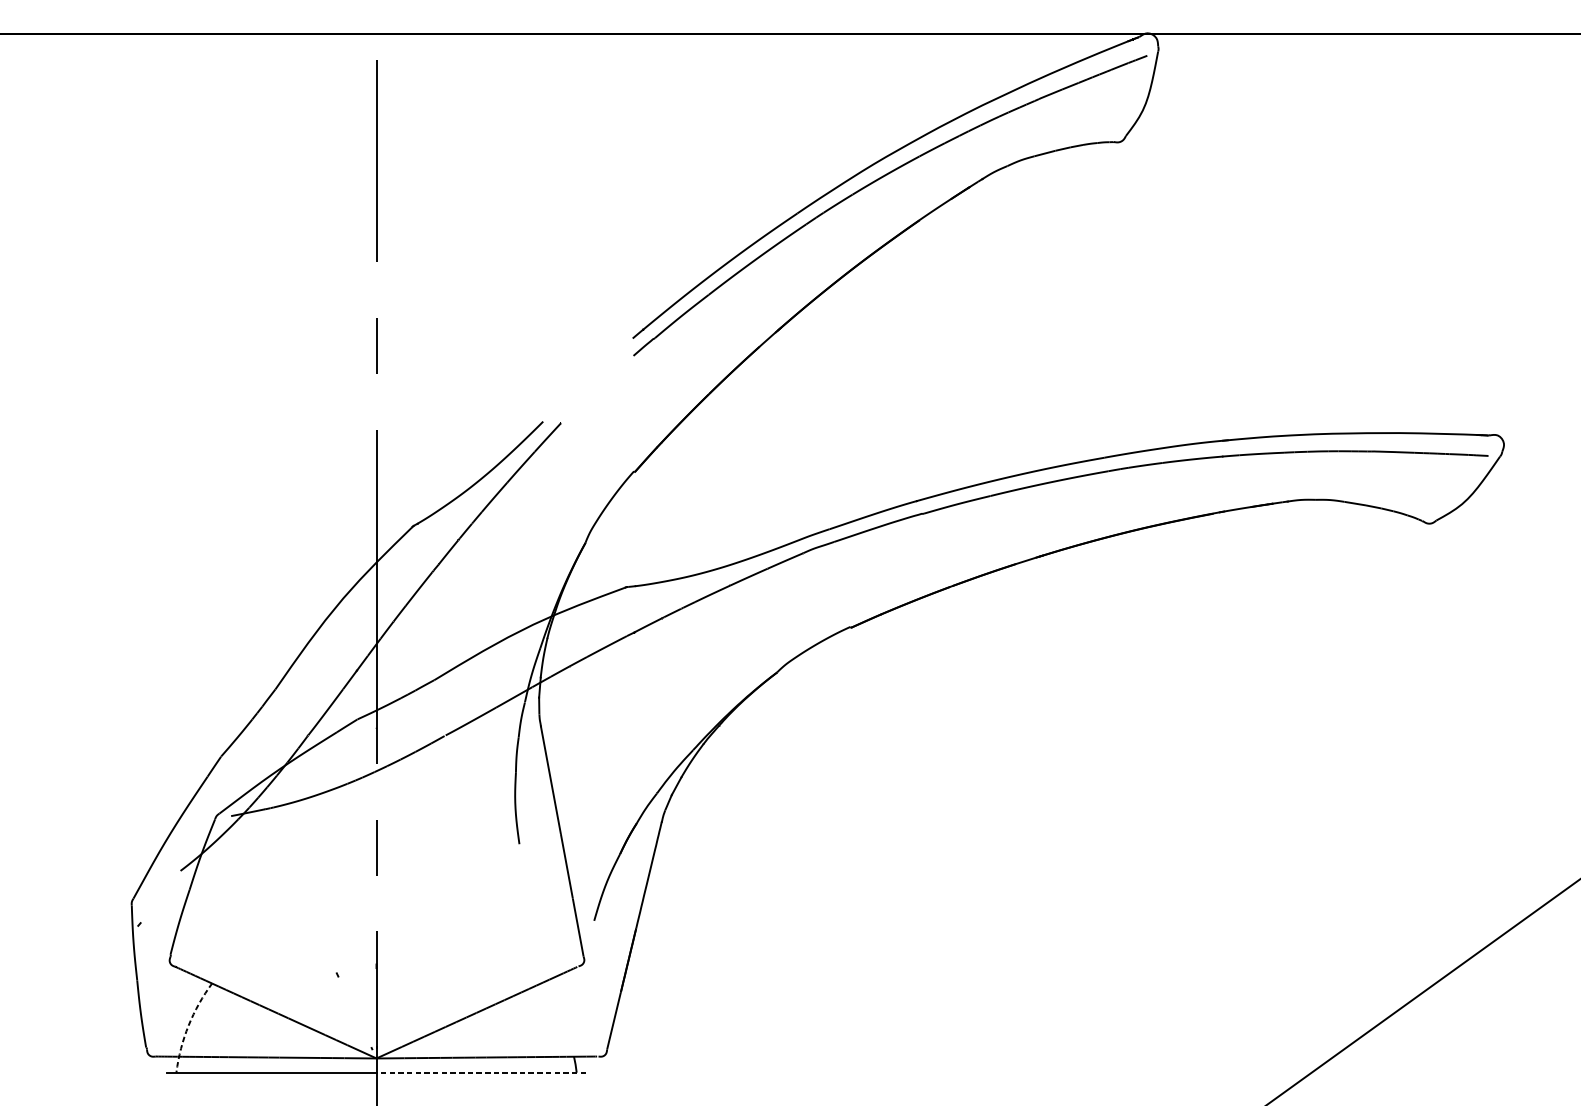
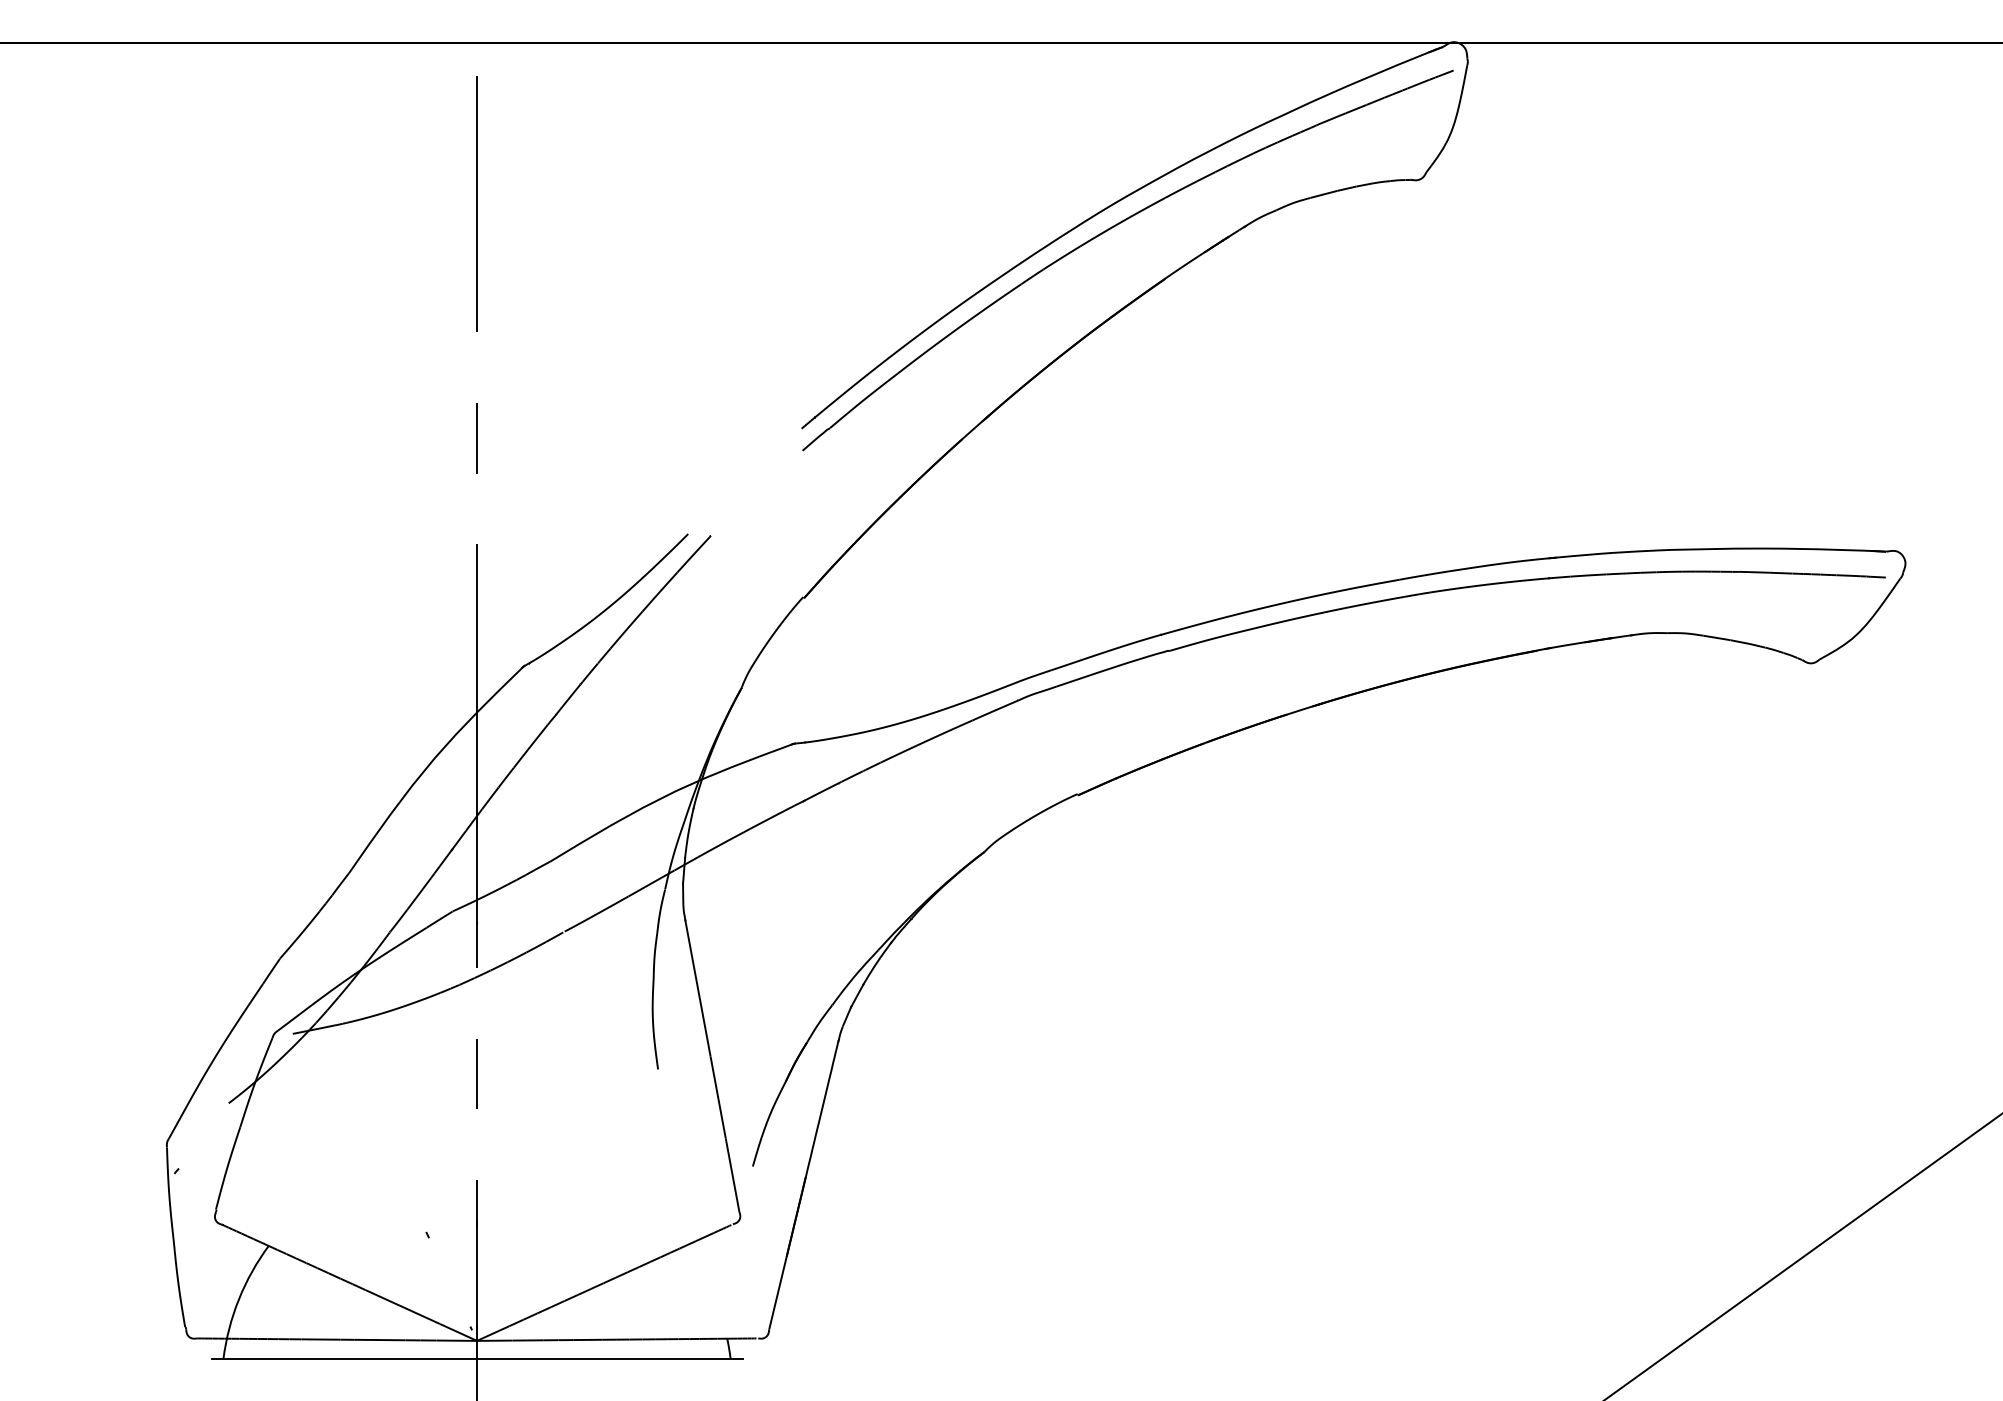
arc: (189, 1025) -> (239, 1299), dashed -> solid
line: (481, 1072) -> (609, 1358), dashed -> solid

